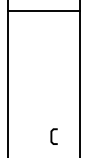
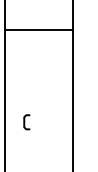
line: (43, 10) -> (38, 29), moved
curve: (52, 136) -> (25, 122), moved

